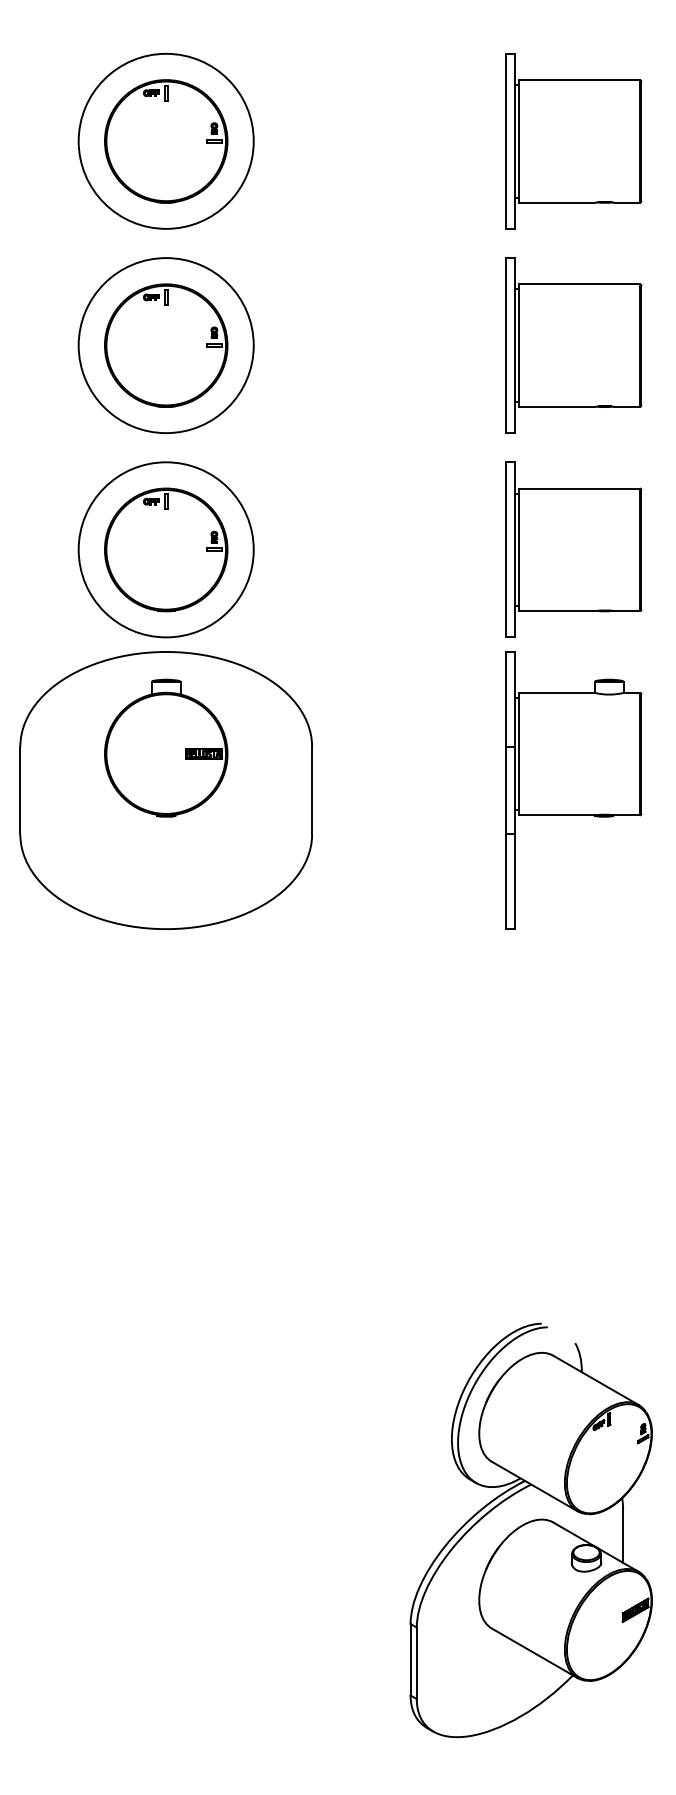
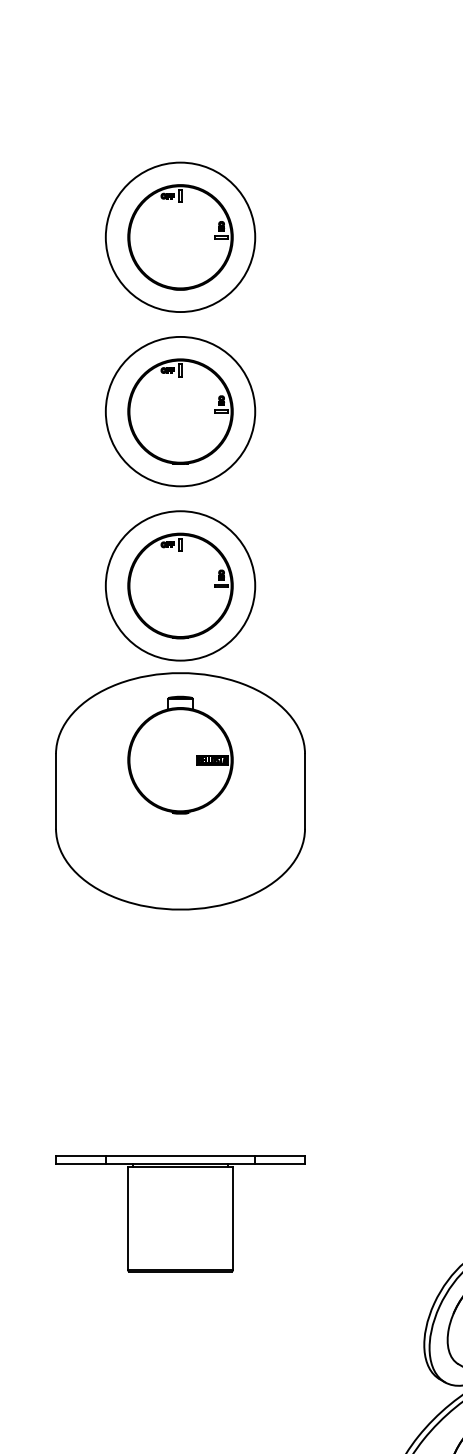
part: (165, 1285) -> (179, 1213), added

